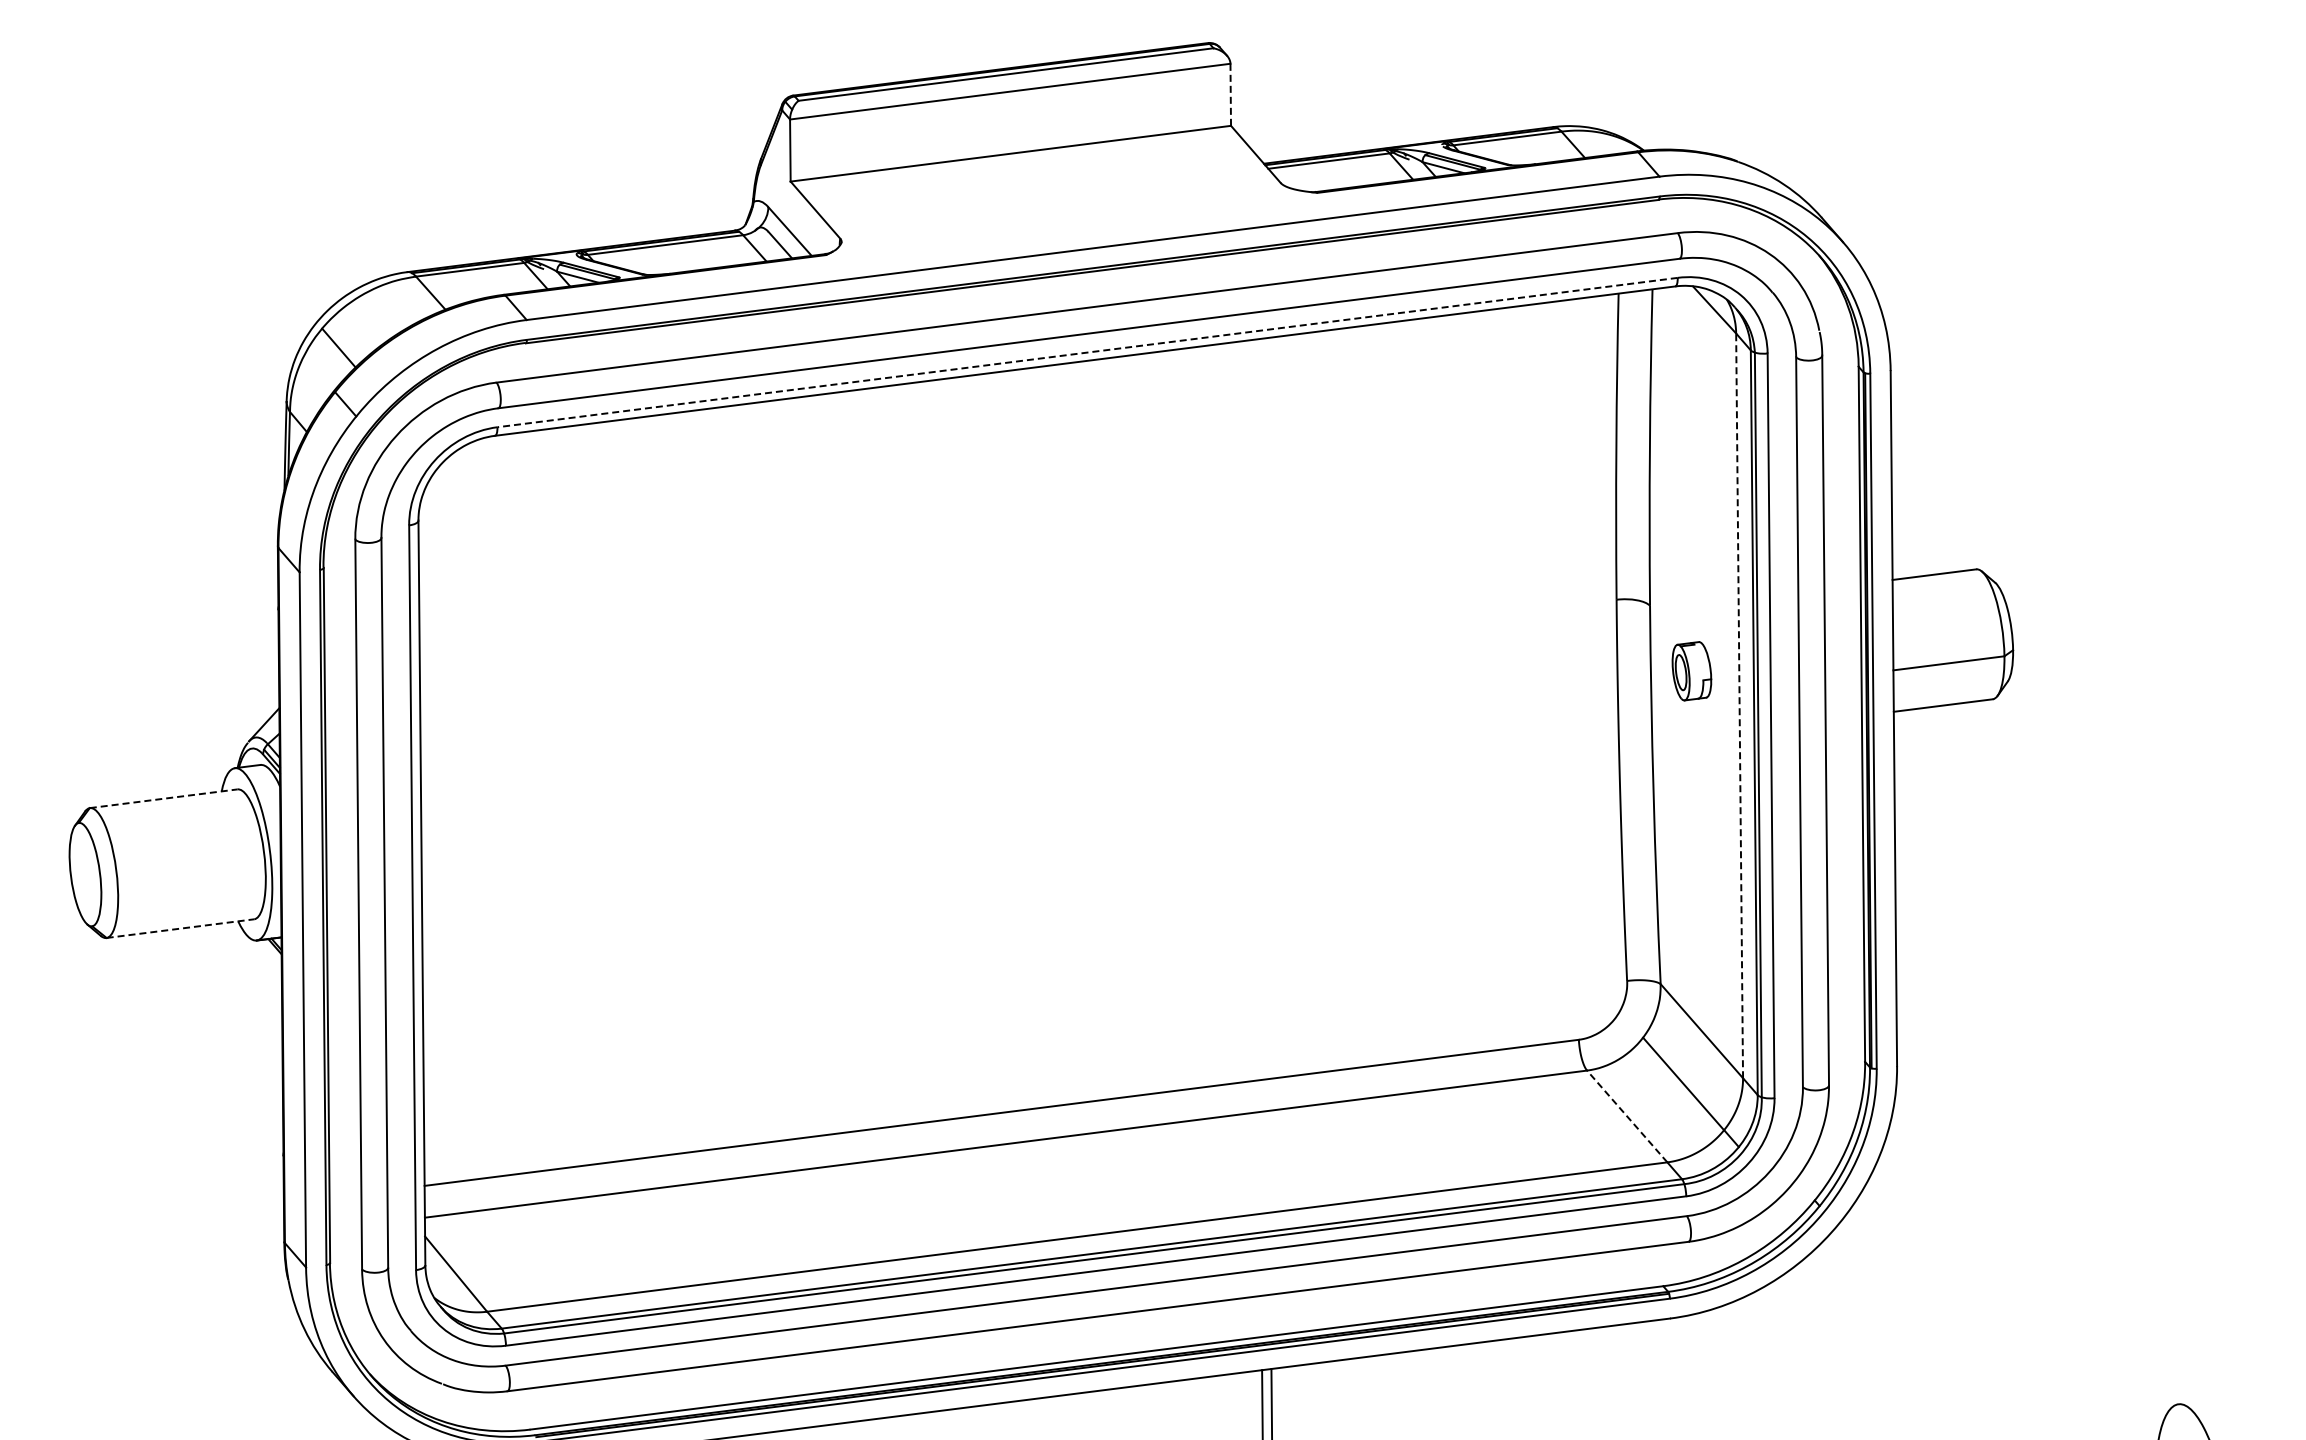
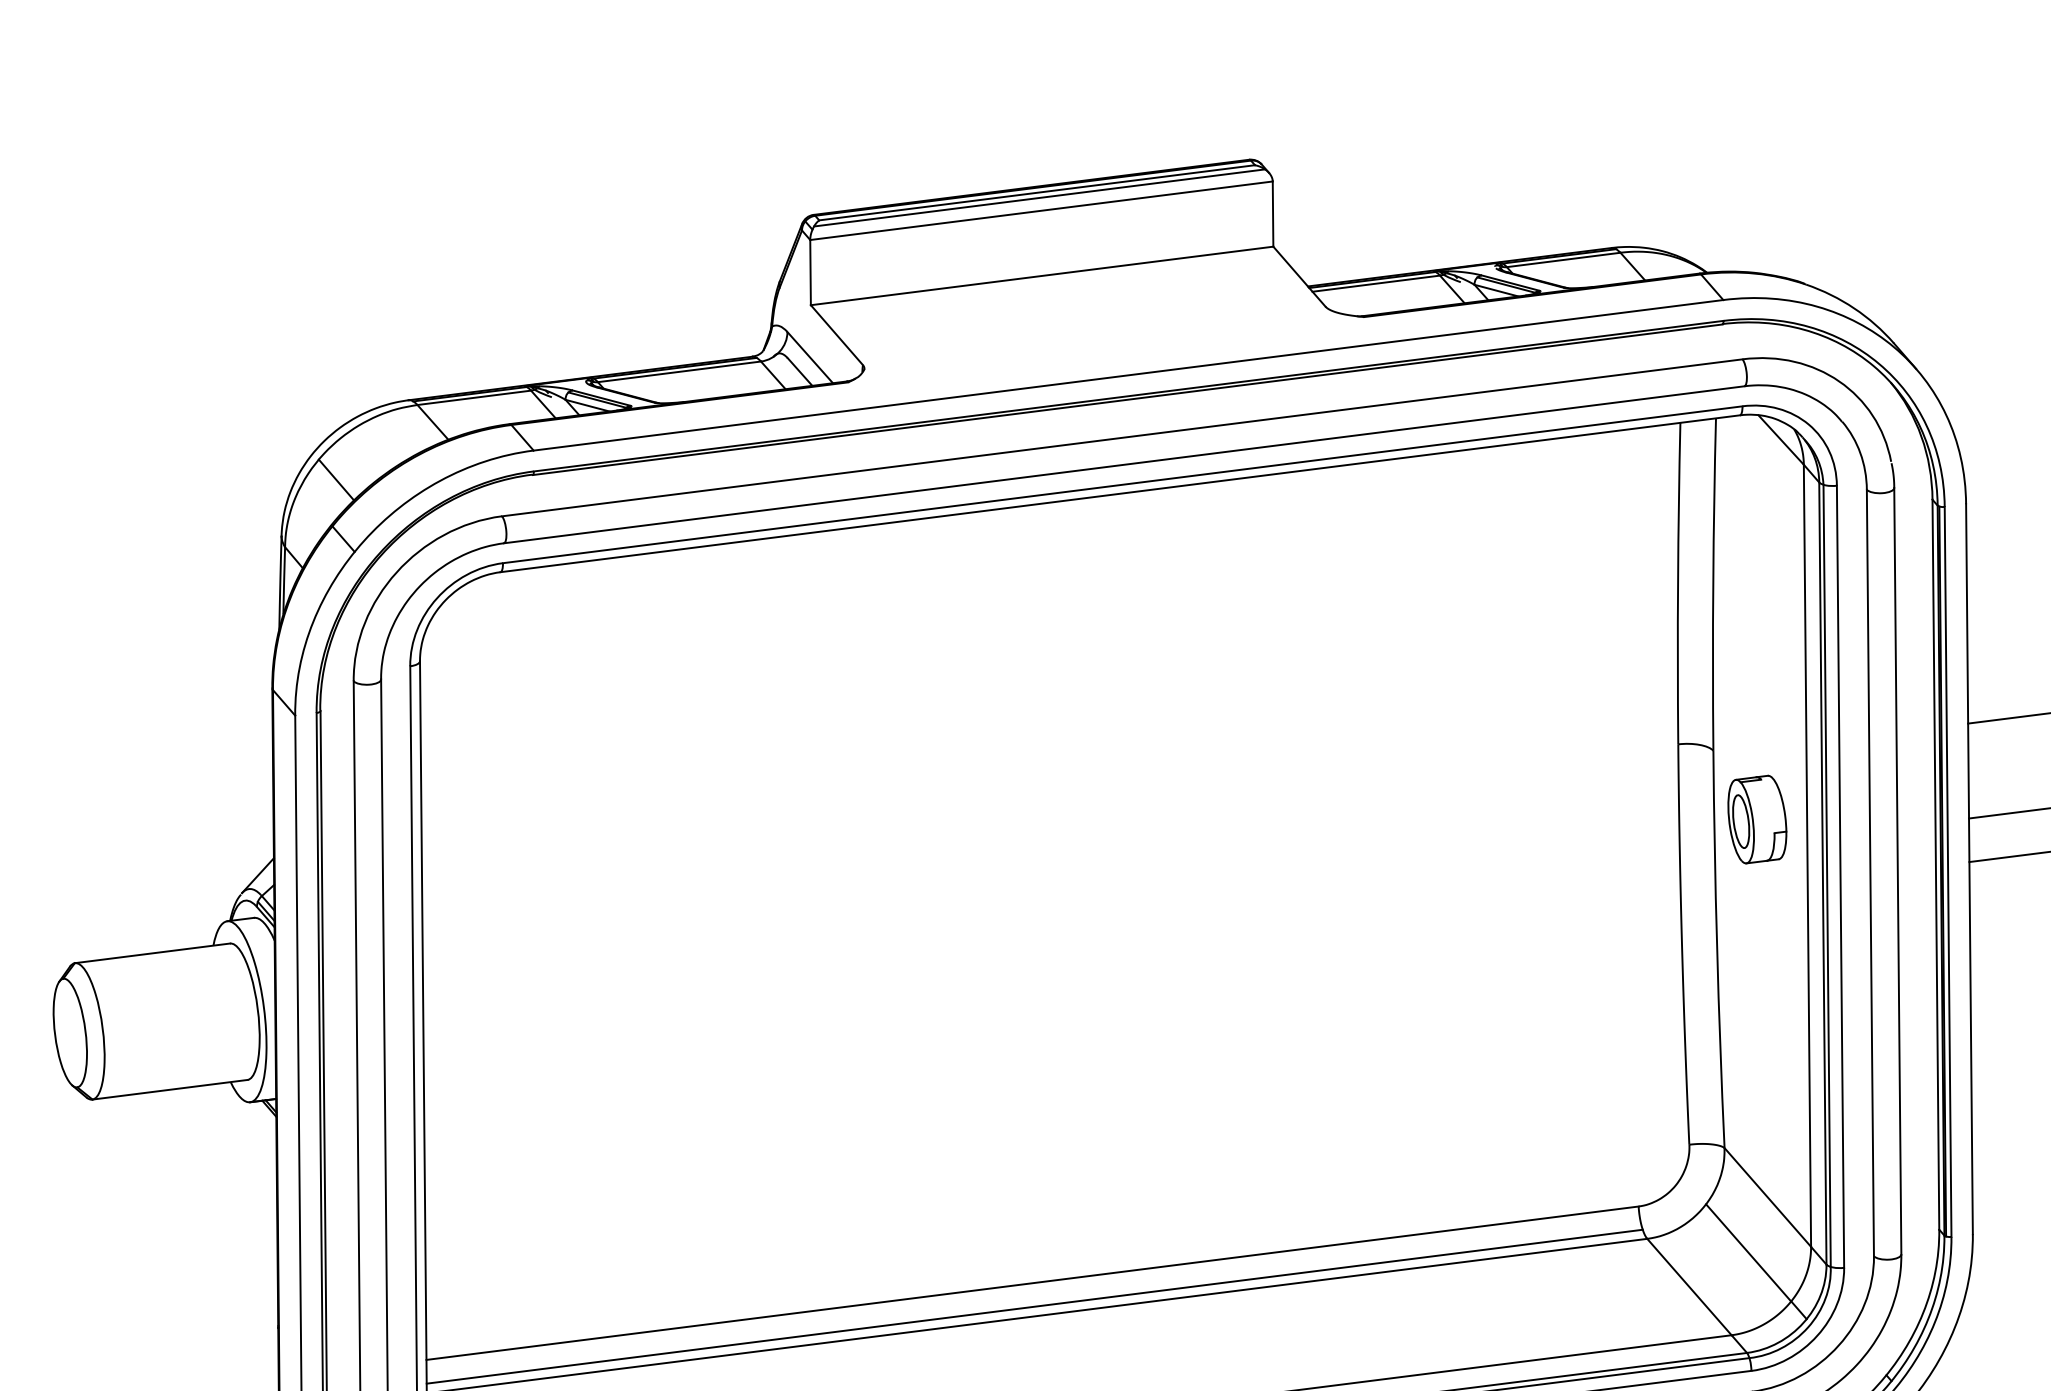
line: (1008, 79) -> (1039, 197), added
line: (1230, 94) -> (1272, 213), dashed -> solid
line: (1087, 352) -> (1122, 484), dashed -> solid
part: (1691, 670) -> (1756, 818), size x1.43
line: (1739, 705) -> (1807, 855), dashed -> solid
line: (164, 798) -> (153, 953), dashed -> solid
line: (180, 928) -> (170, 1089), dashed -> solid
line: (1627, 1116) -> (1689, 1287), dashed -> solid
line: (1003, 1134) -> (1034, 1305), added

